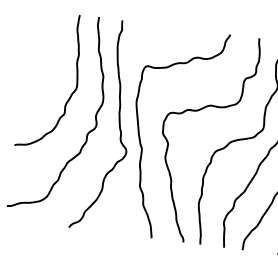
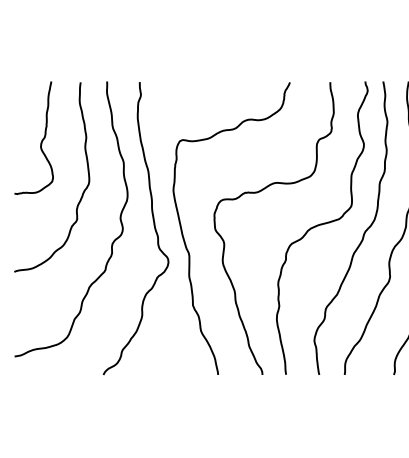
curve: (46, 53) -> (41, 140), added

